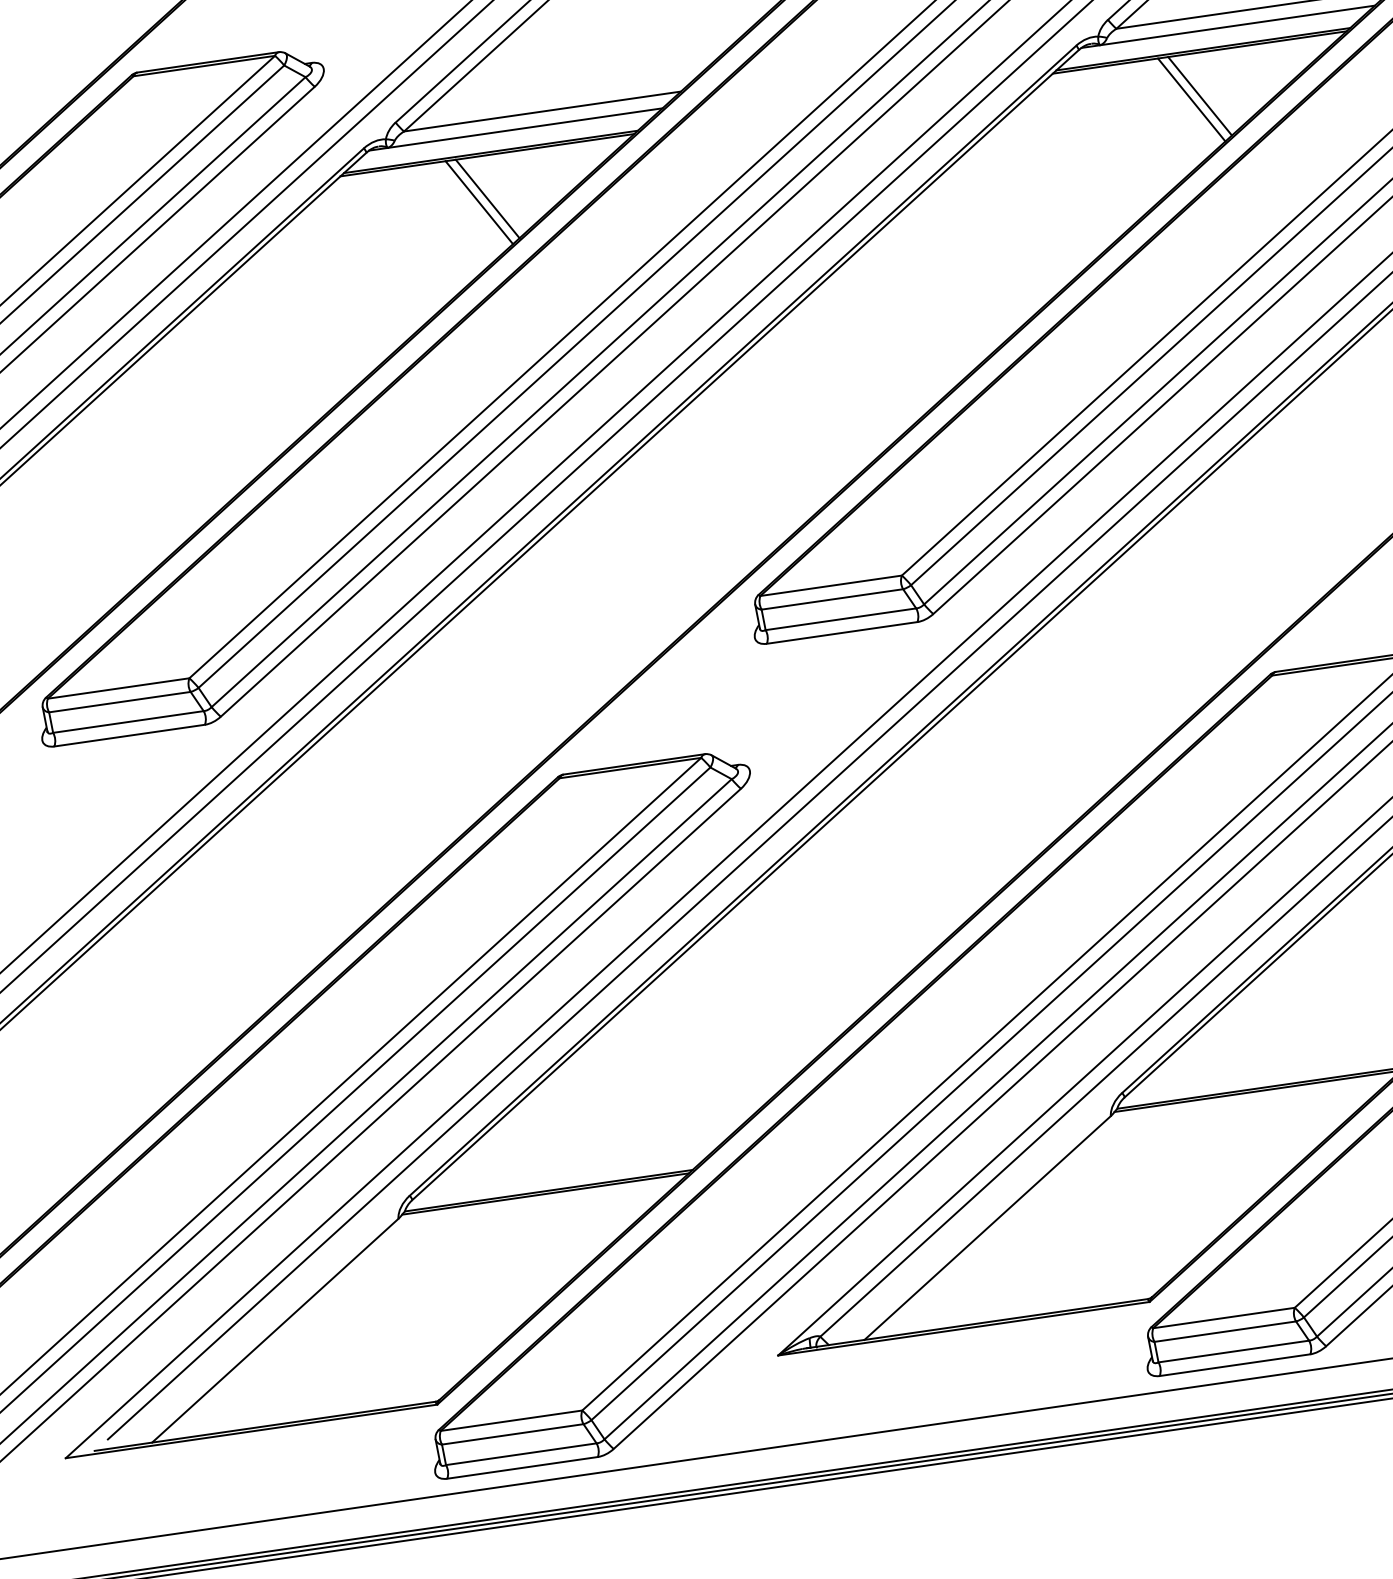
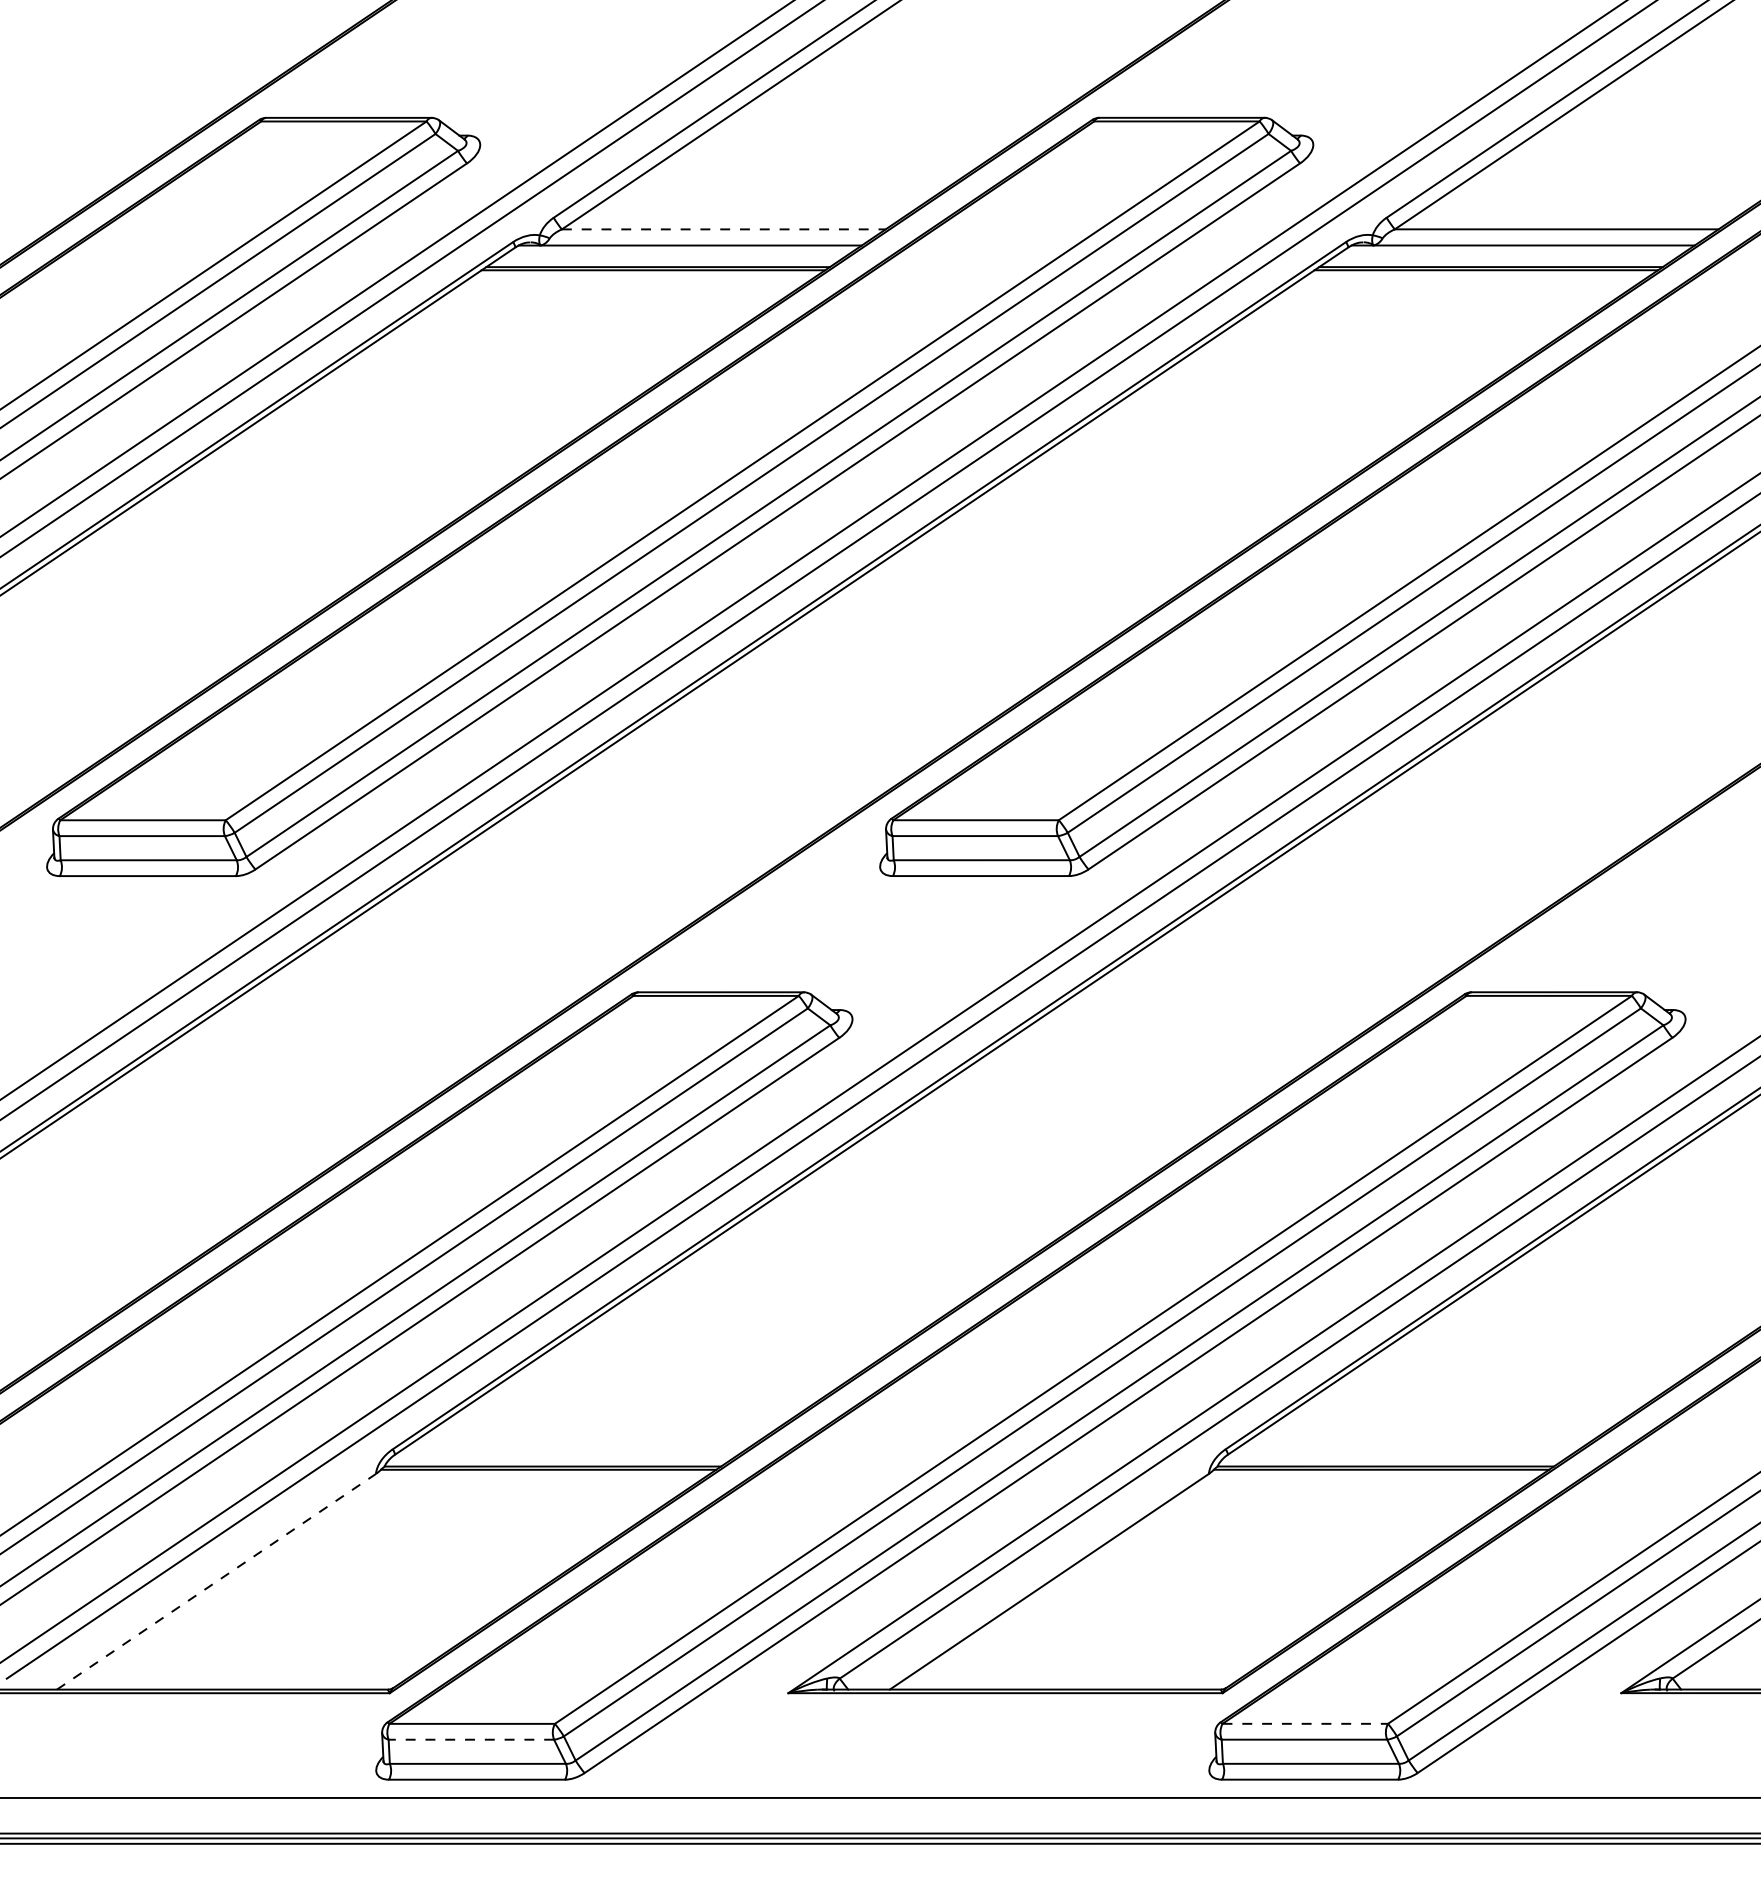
line: (1200, 96) -> (1479, 320), removed
line: (1191, 100) -> (1469, 323), removed
line: (542, 111) -> (723, 229), solid -> dashed
line: (487, 198) -> (646, 320), removed
line: (479, 202) -> (636, 323), removed
line: (1224, 1317) -> (1305, 1723), solid -> dashed
line: (275, 1330) -> (216, 1581), solid -> dashed
line: (512, 1434) -> (471, 1739), solid -> dashed

